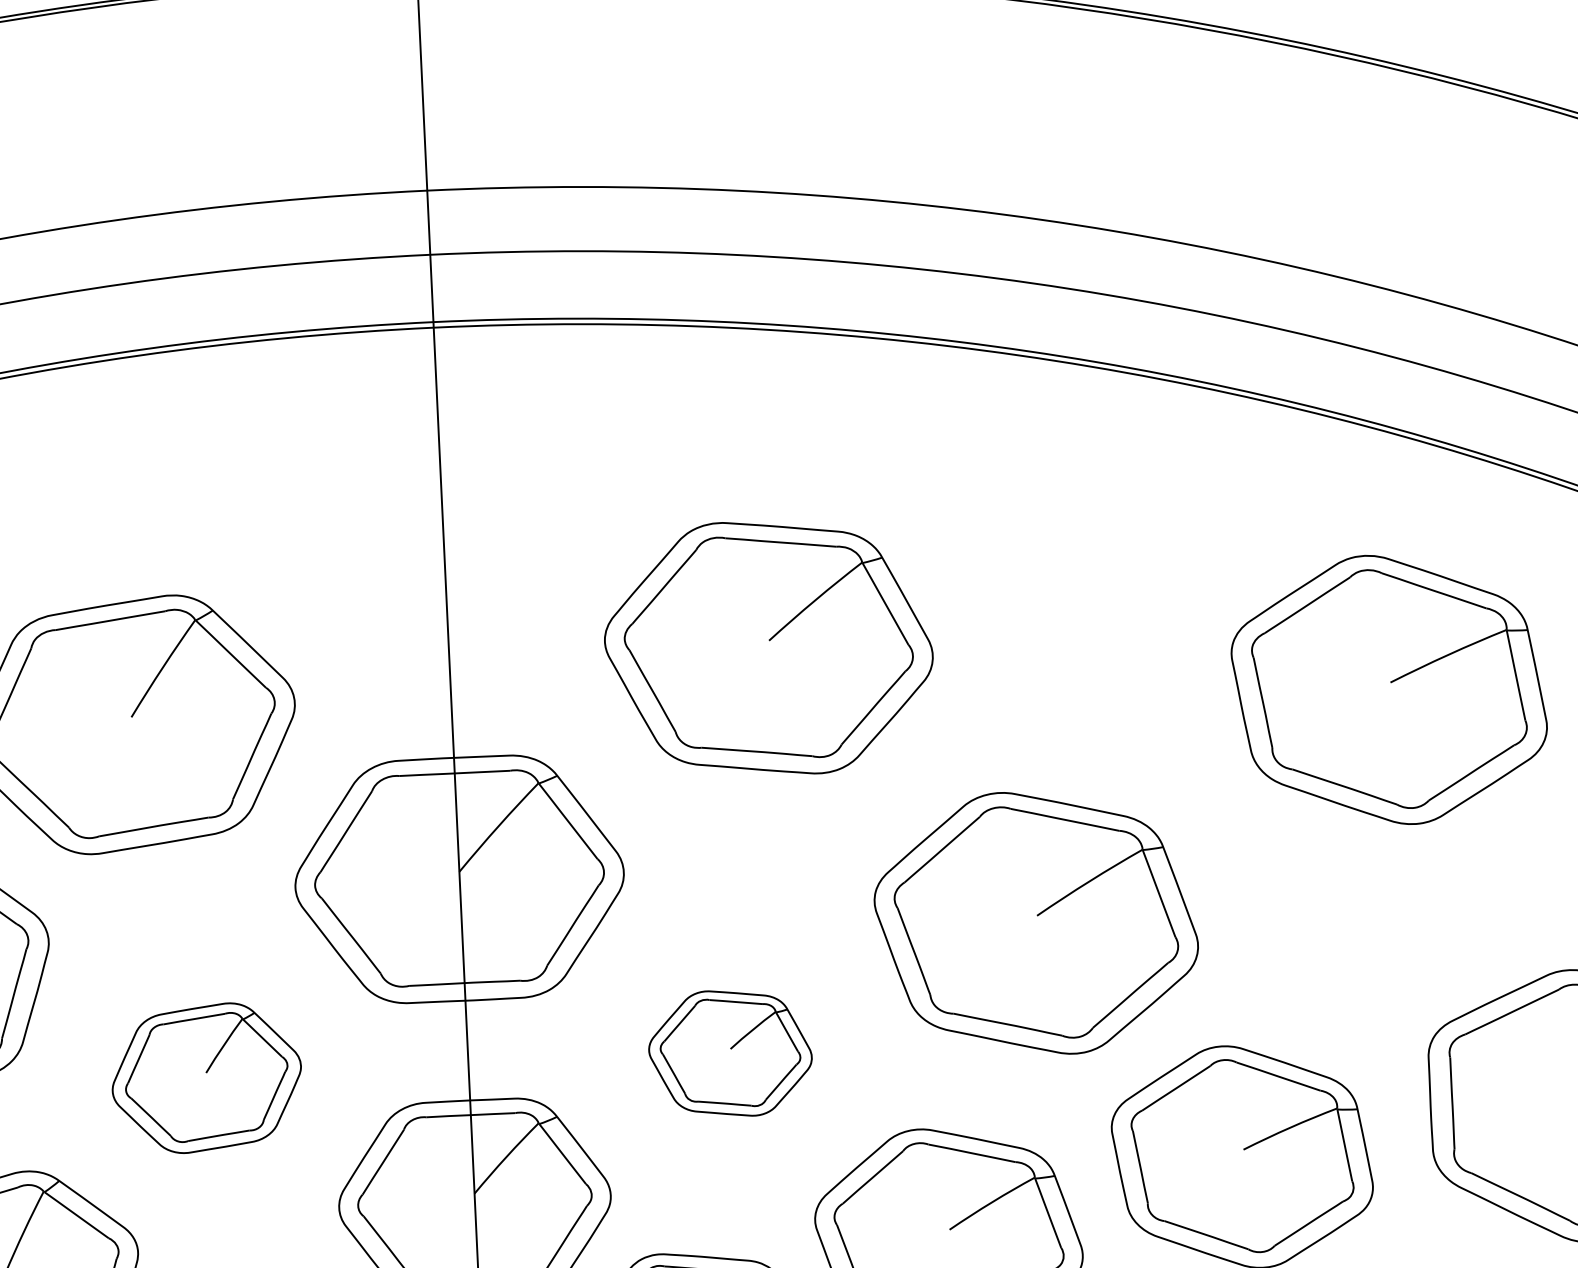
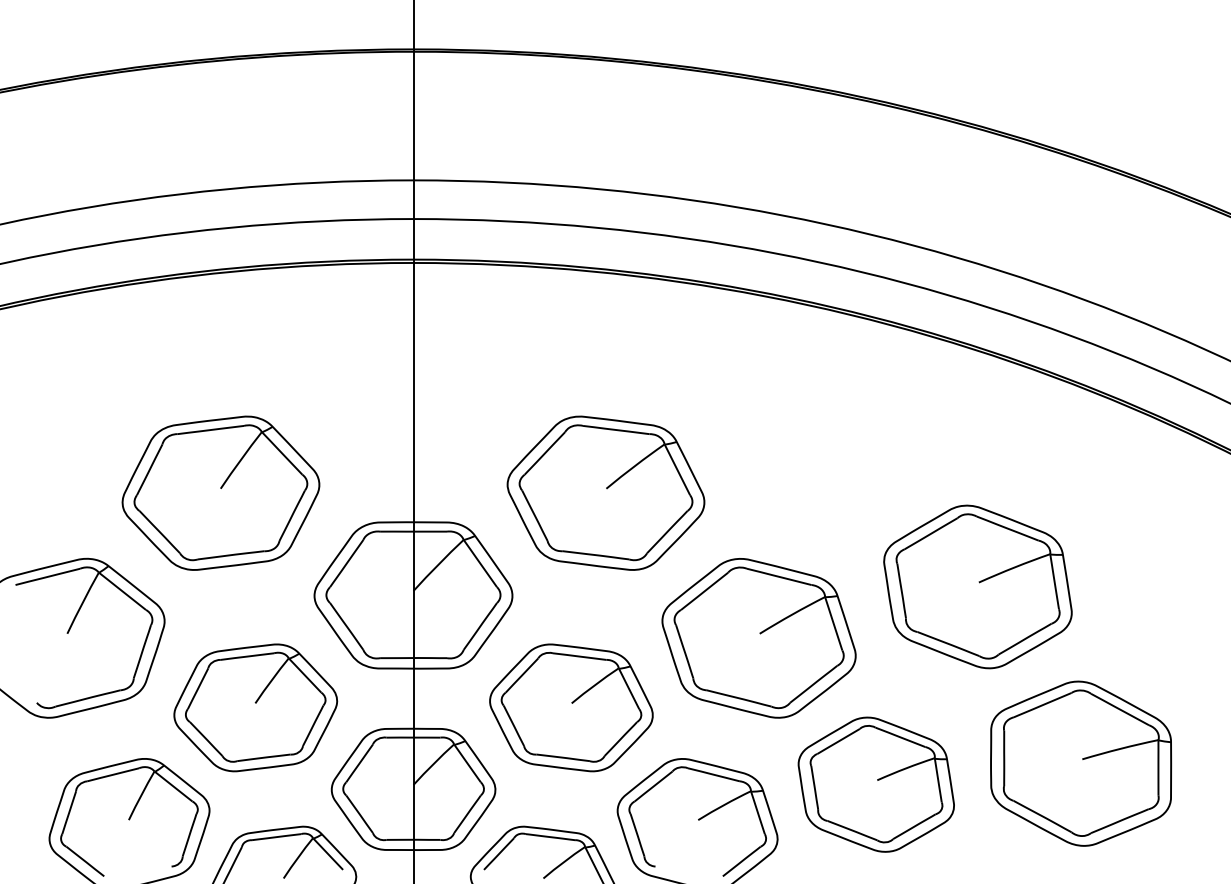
part: (767, 646) -> (605, 492), moved
part: (1388, 689) -> (977, 586), moved
part: (730, 1052) -> (571, 707), size x1.67
part: (206, 1077) -> (255, 707), size x1.43

